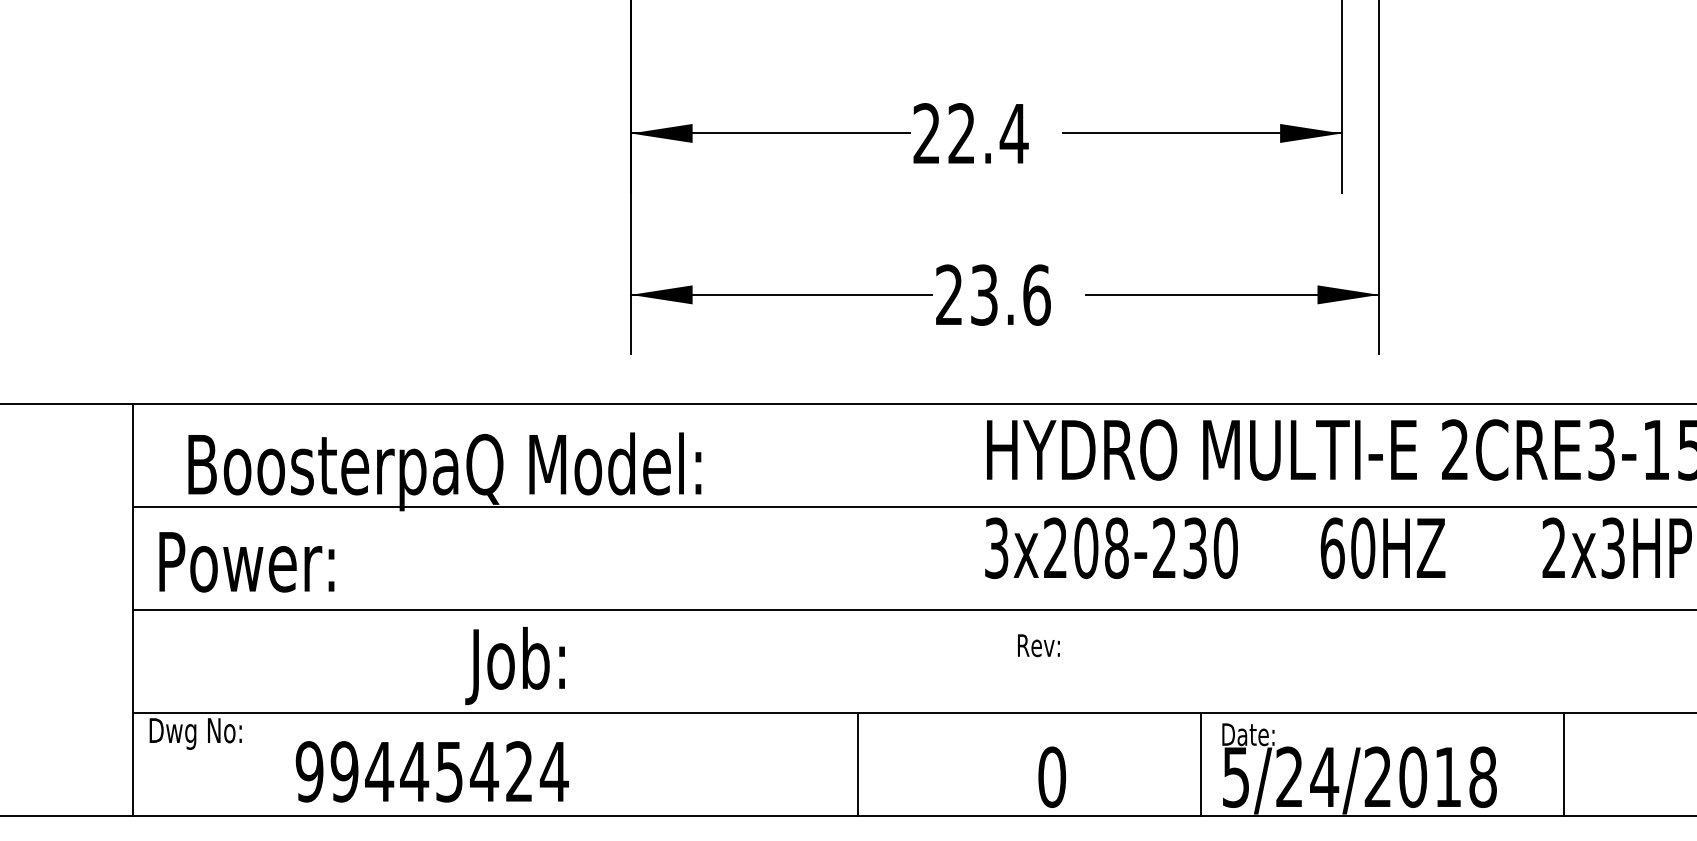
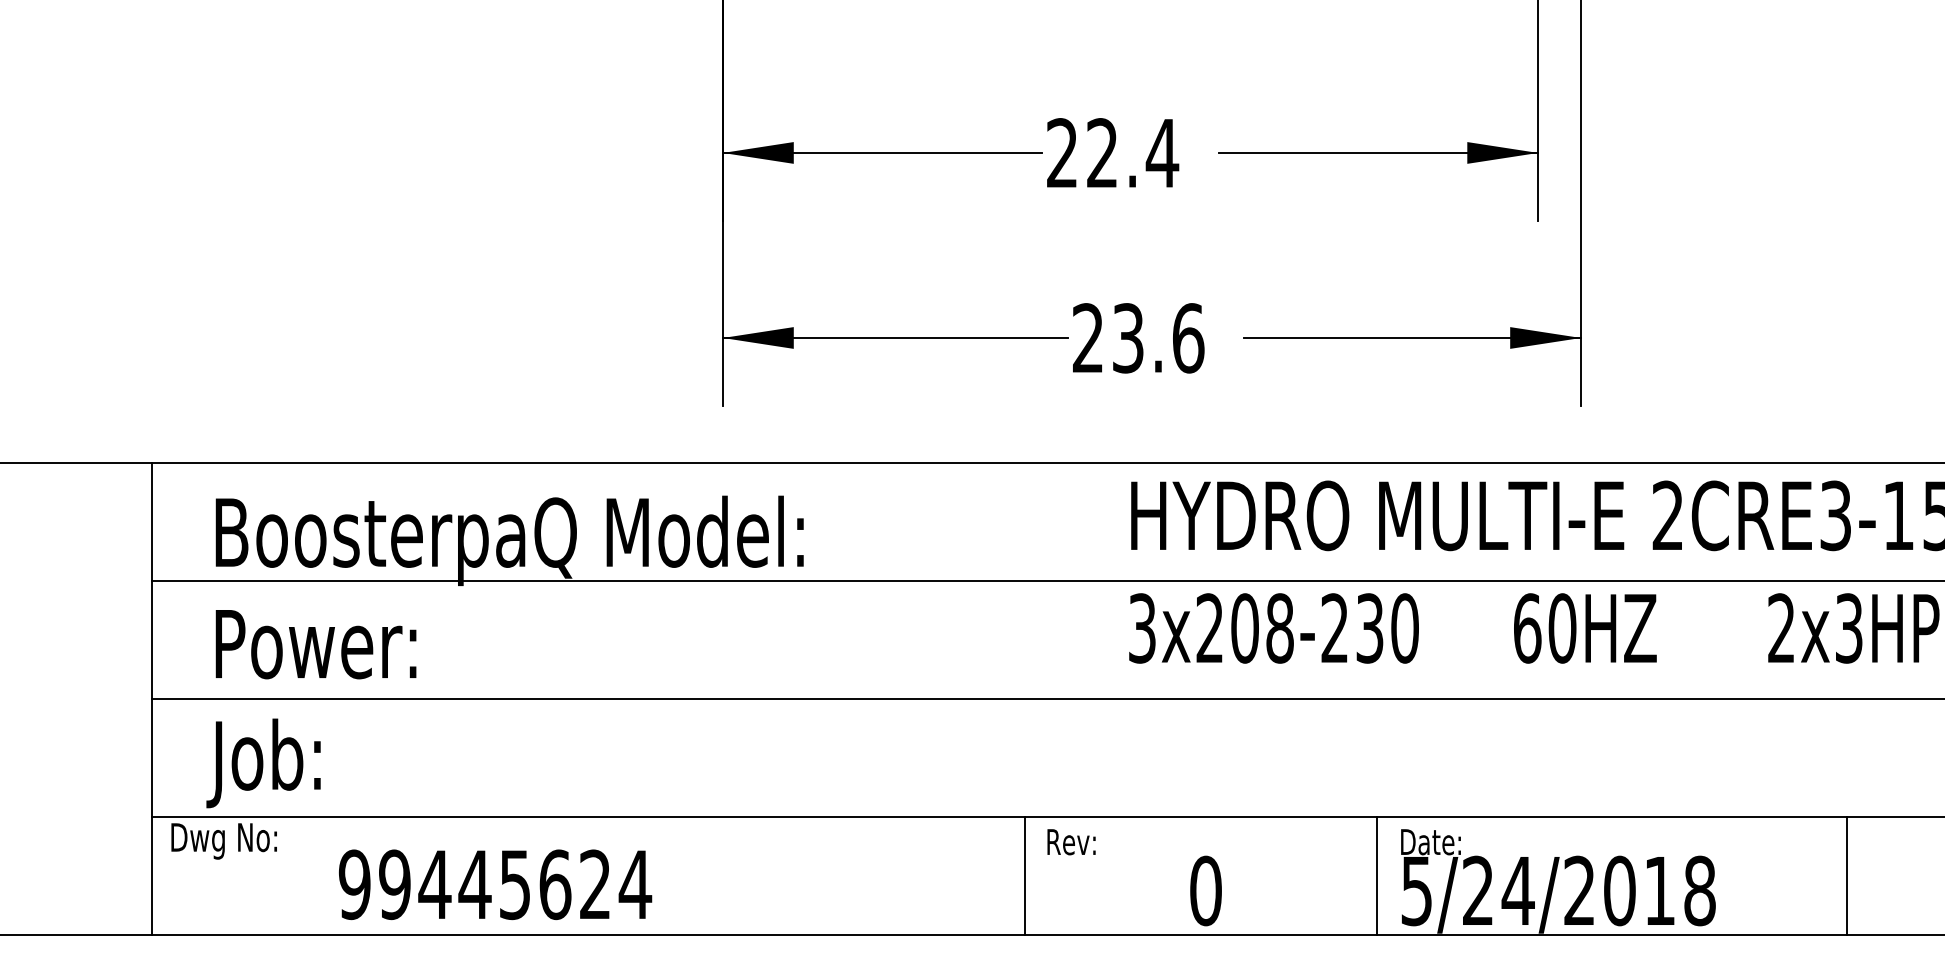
text: (246, 562) -> (315, 644), moved
text: (1038, 645) -> (1071, 841), moved
text: (514, 665) -> (262, 762), moved
line: (857, 763) -> (1025, 875), moved
line: (1564, 763) -> (1847, 875), moved
text: (484, 771) -> (555, 884), 99445424 -> 99445624

